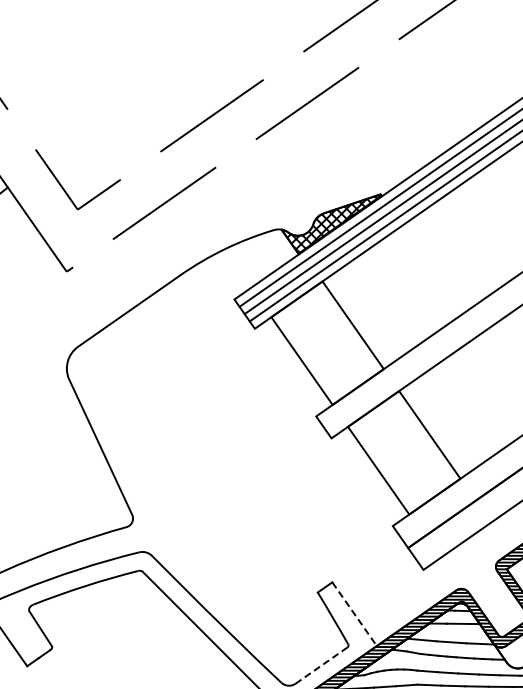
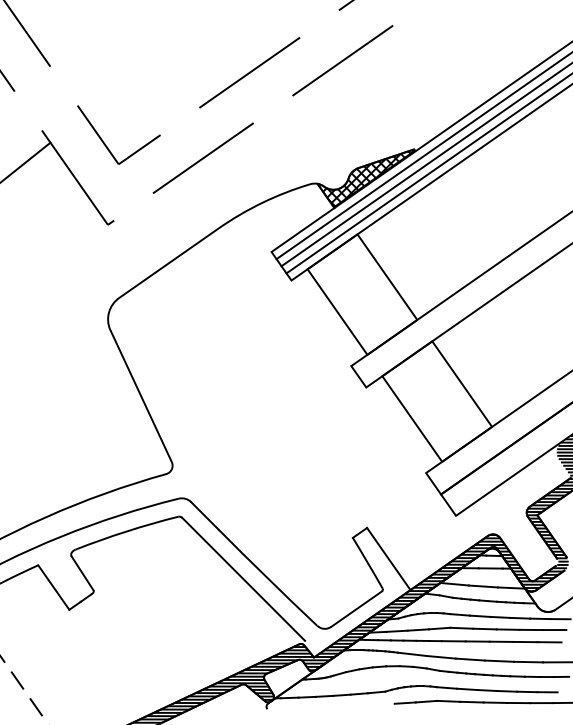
line: (354, 613) -> (388, 558), dashed -> solid
line: (321, 665) -> (356, 609), dashed -> solid

